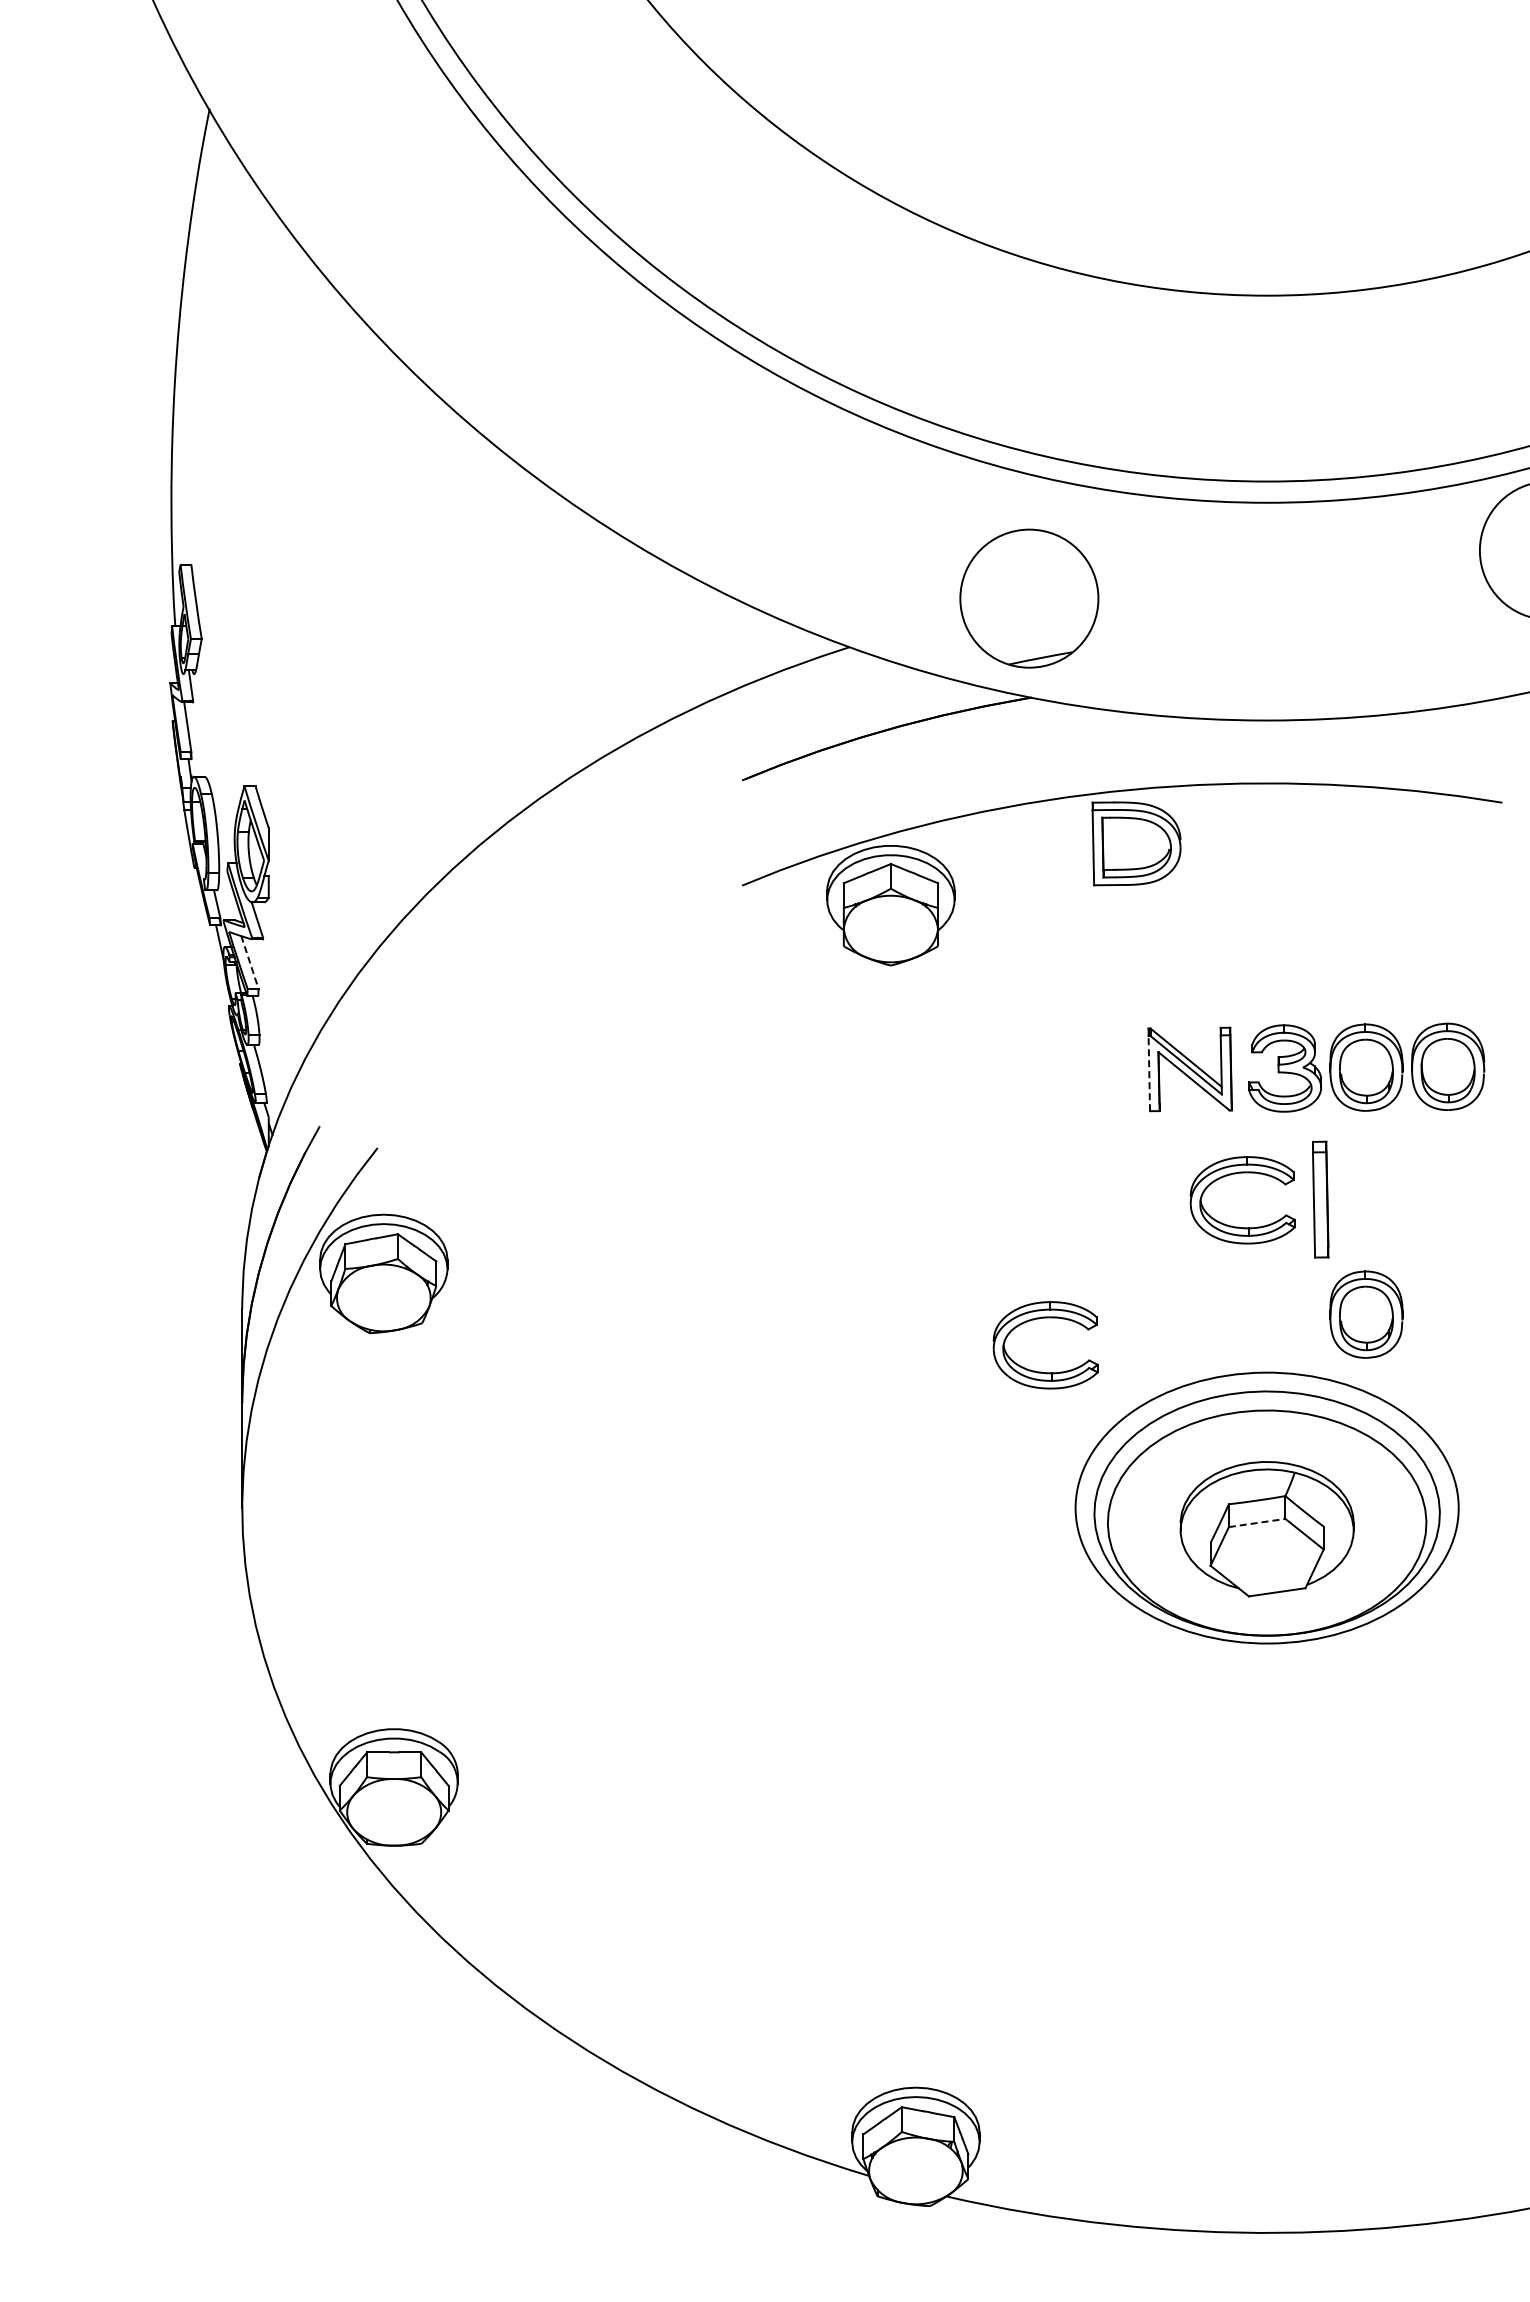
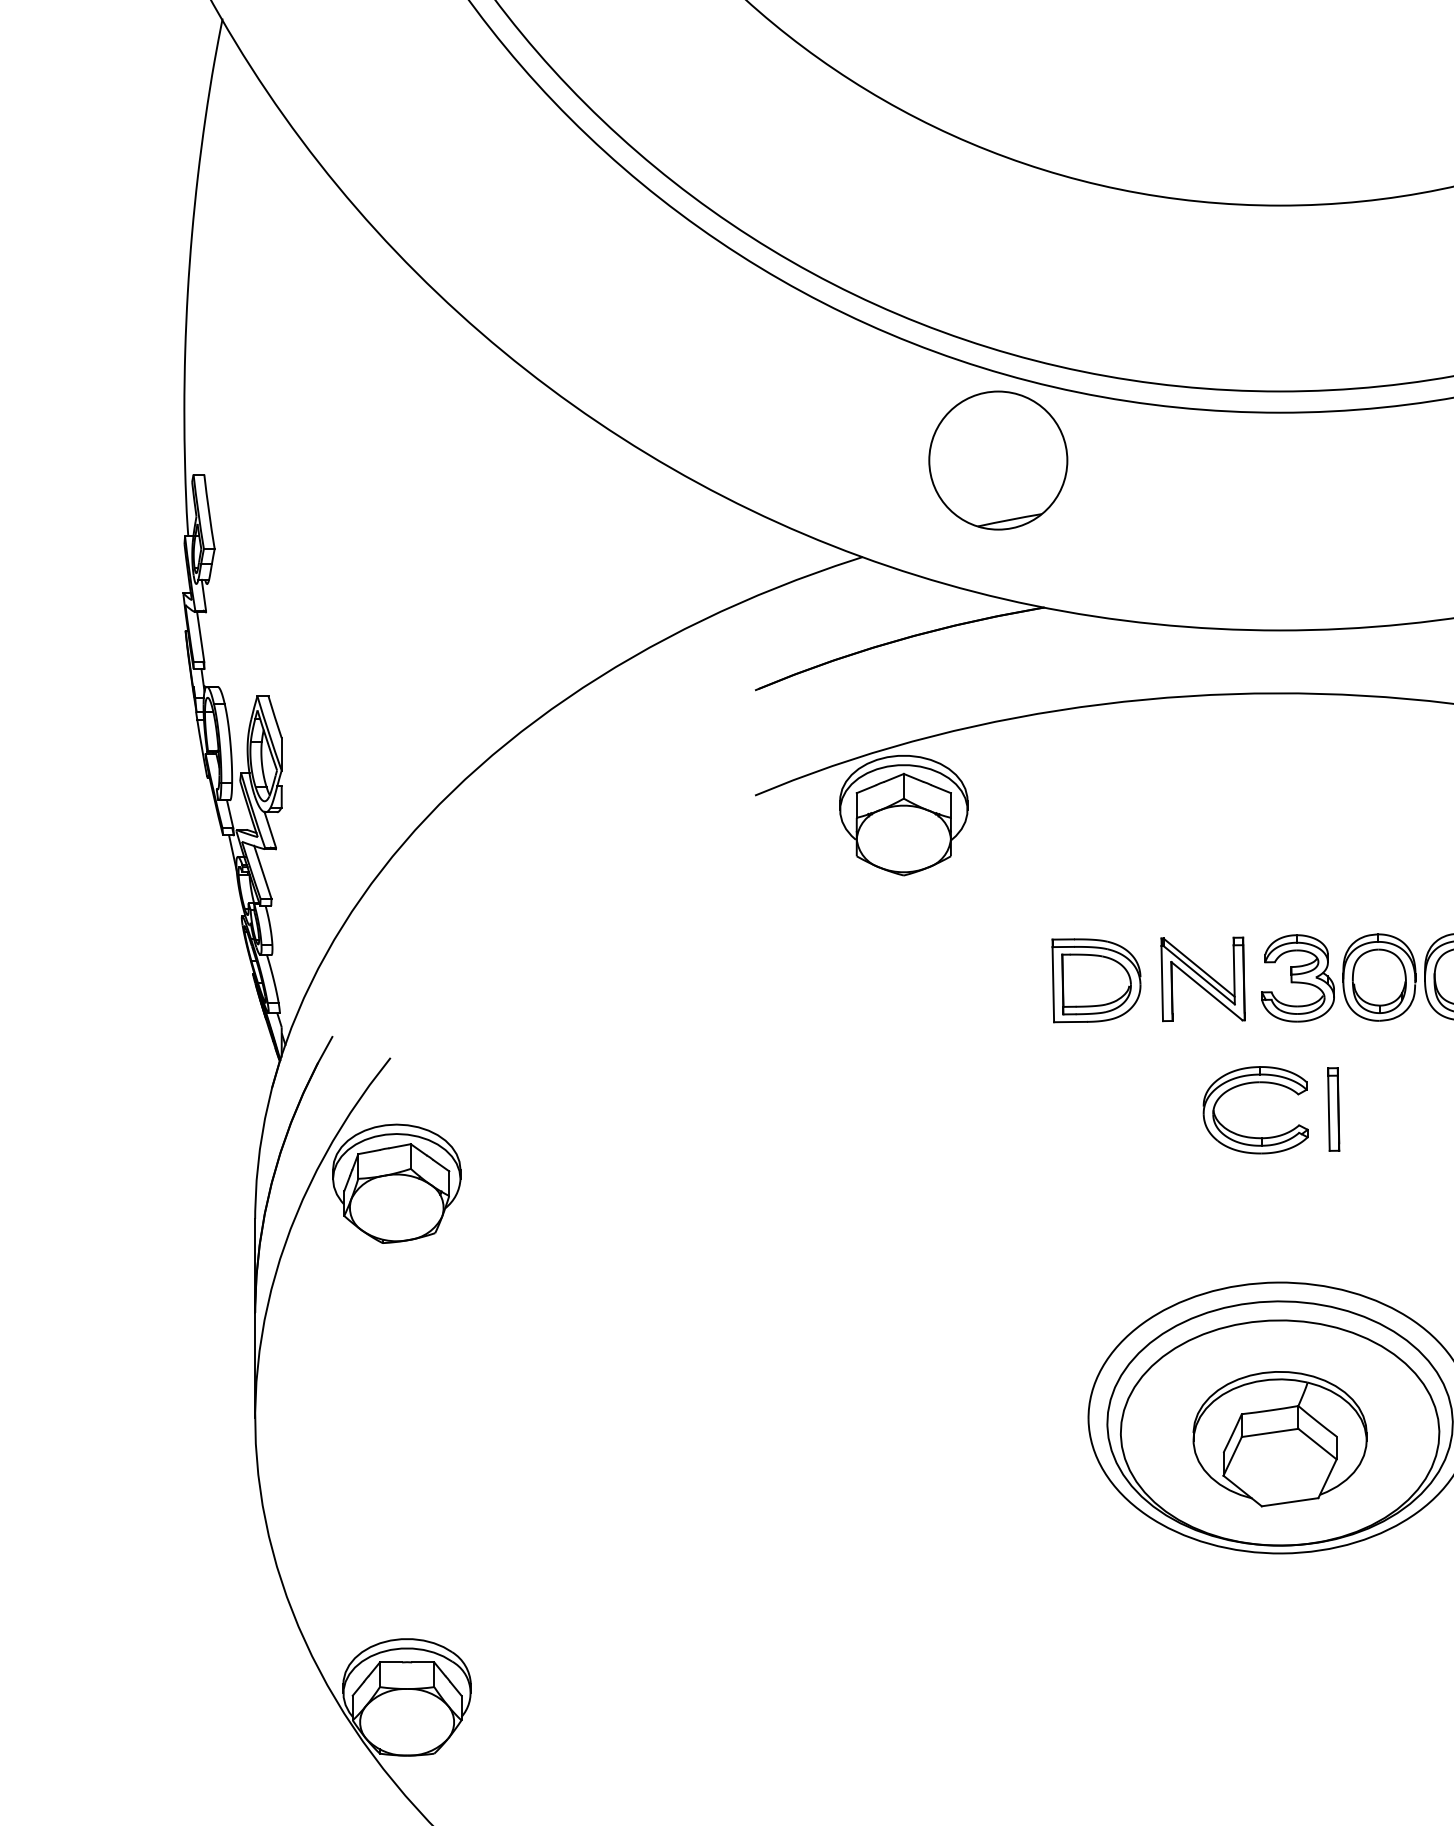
part: (1029, 598) -> (998, 460), moved
part: (1136, 843) -> (1096, 980), moved
line: (249, 962) -> (262, 872), dashed -> solid
line: (1149, 1073) -> (1162, 983), dashed -> solid
part: (1320, 1199) -> (1333, 1109), size x0.71
part: (1366, 1314) -> (1379, 1224), removed
part: (1041, 1371) -> (1054, 1281), removed
line: (1257, 1523) -> (1270, 1433), dashed -> solid

